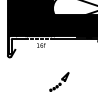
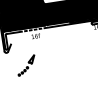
part: (59, 81) -> (26, 65), moved

